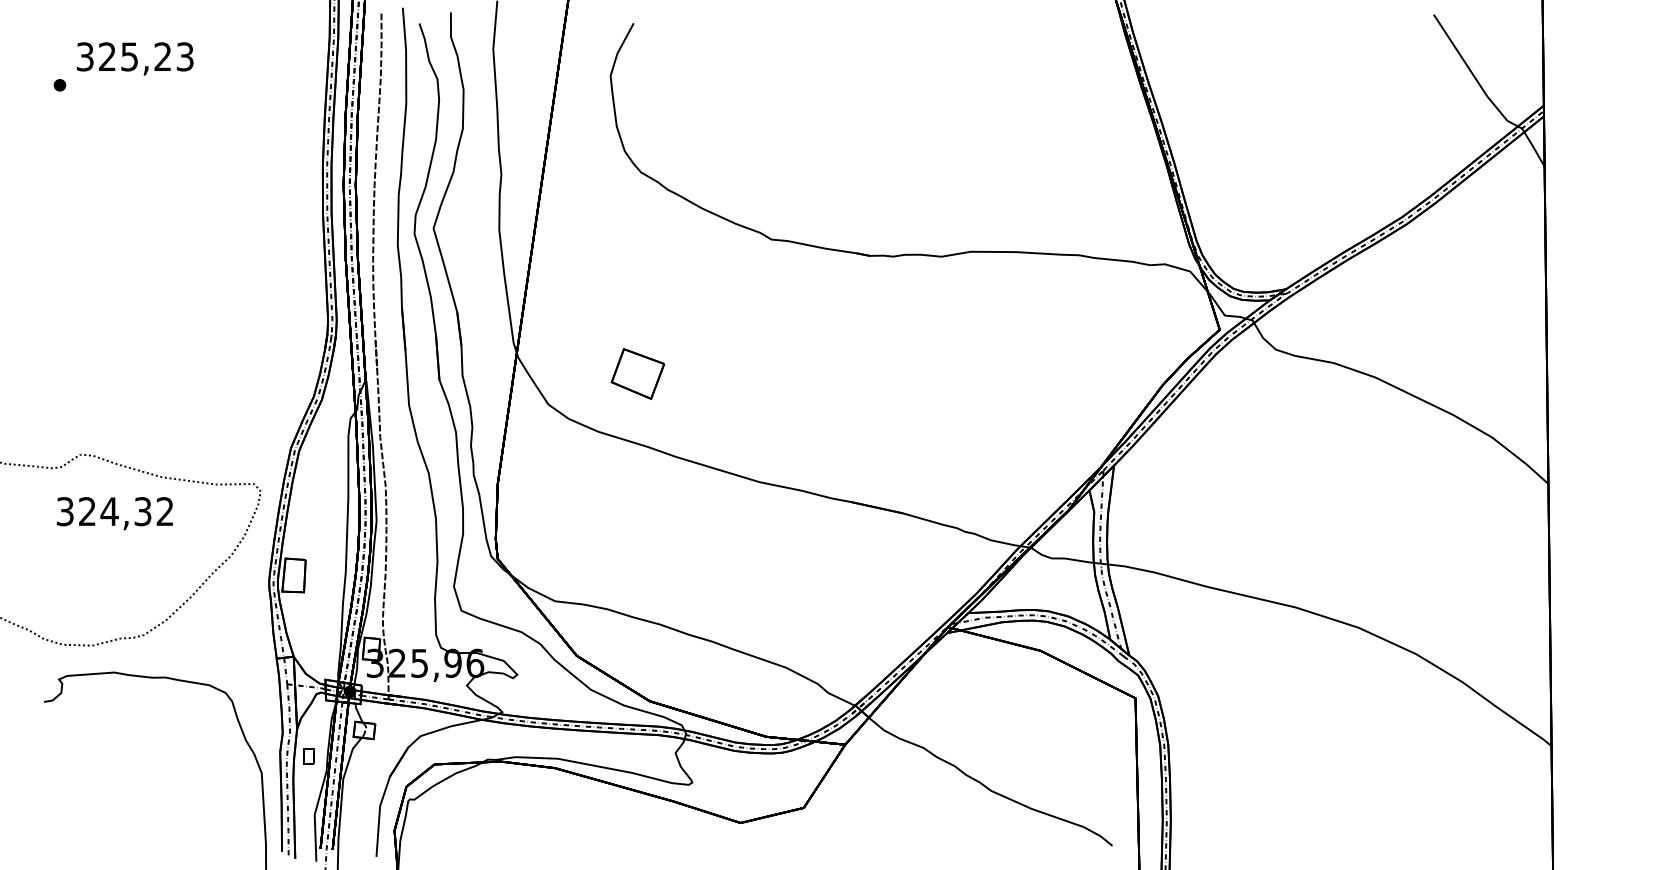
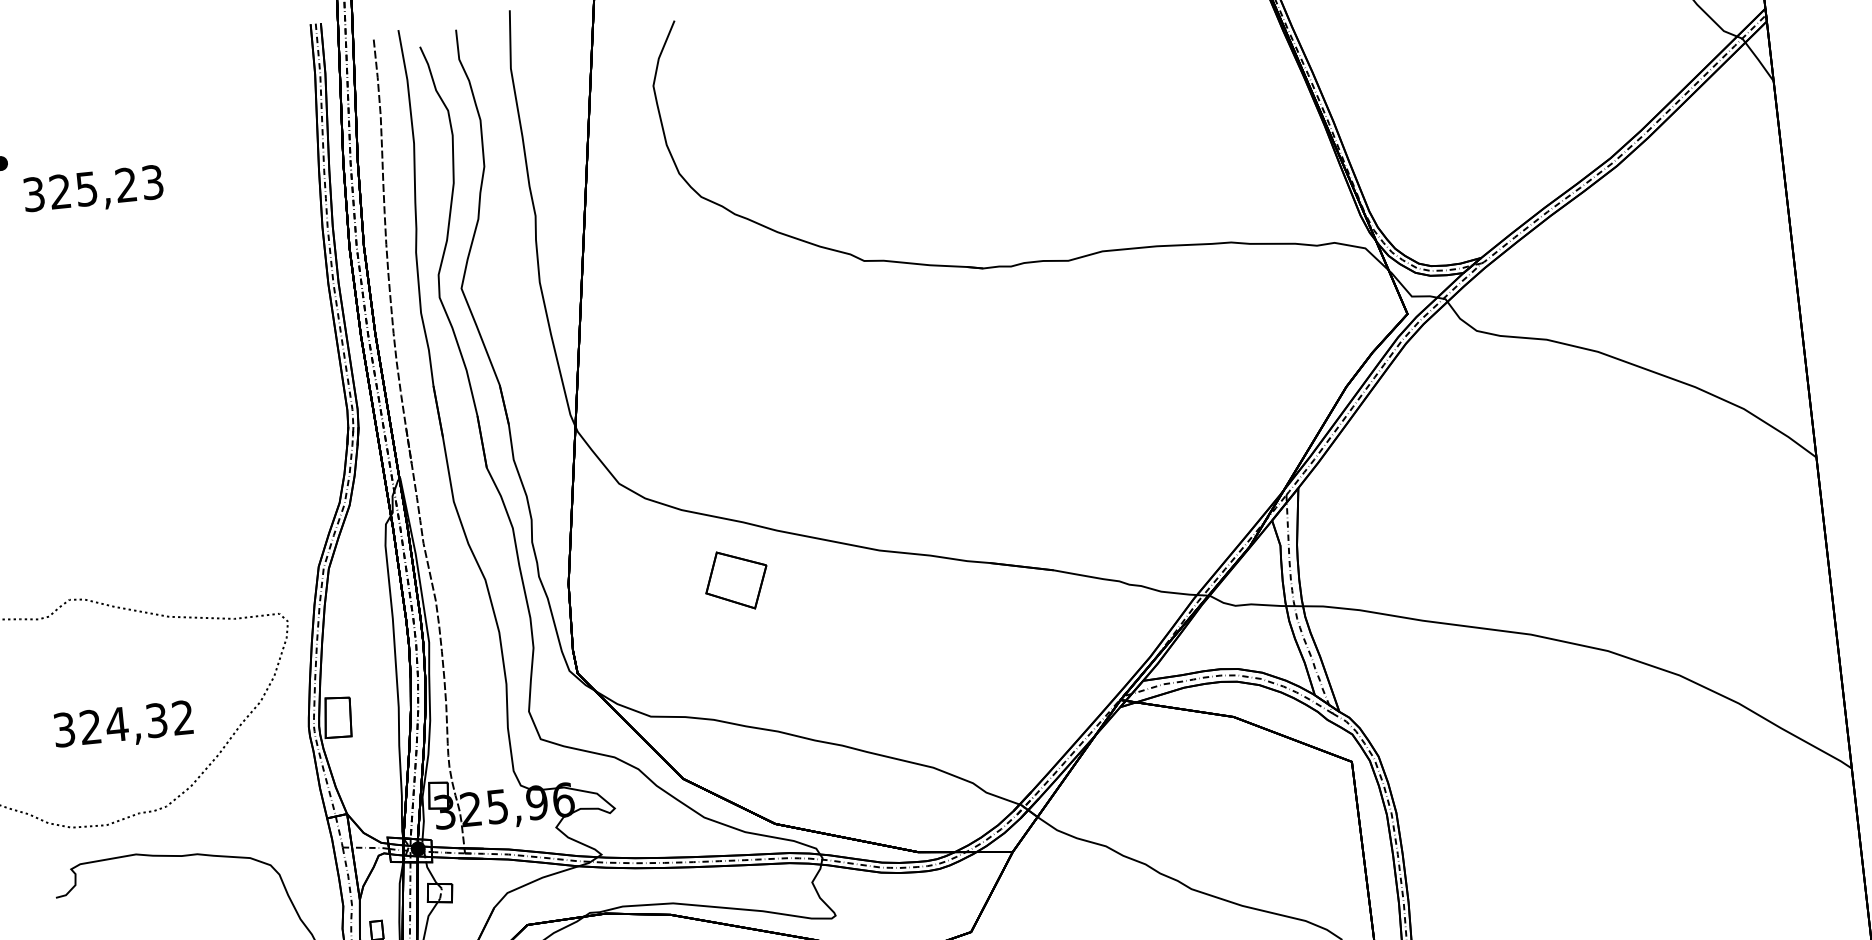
text: (135, 58) -> (93, 190), moved
part: (637, 373) -> (735, 579), moved
text: (114, 513) -> (123, 726), moved

